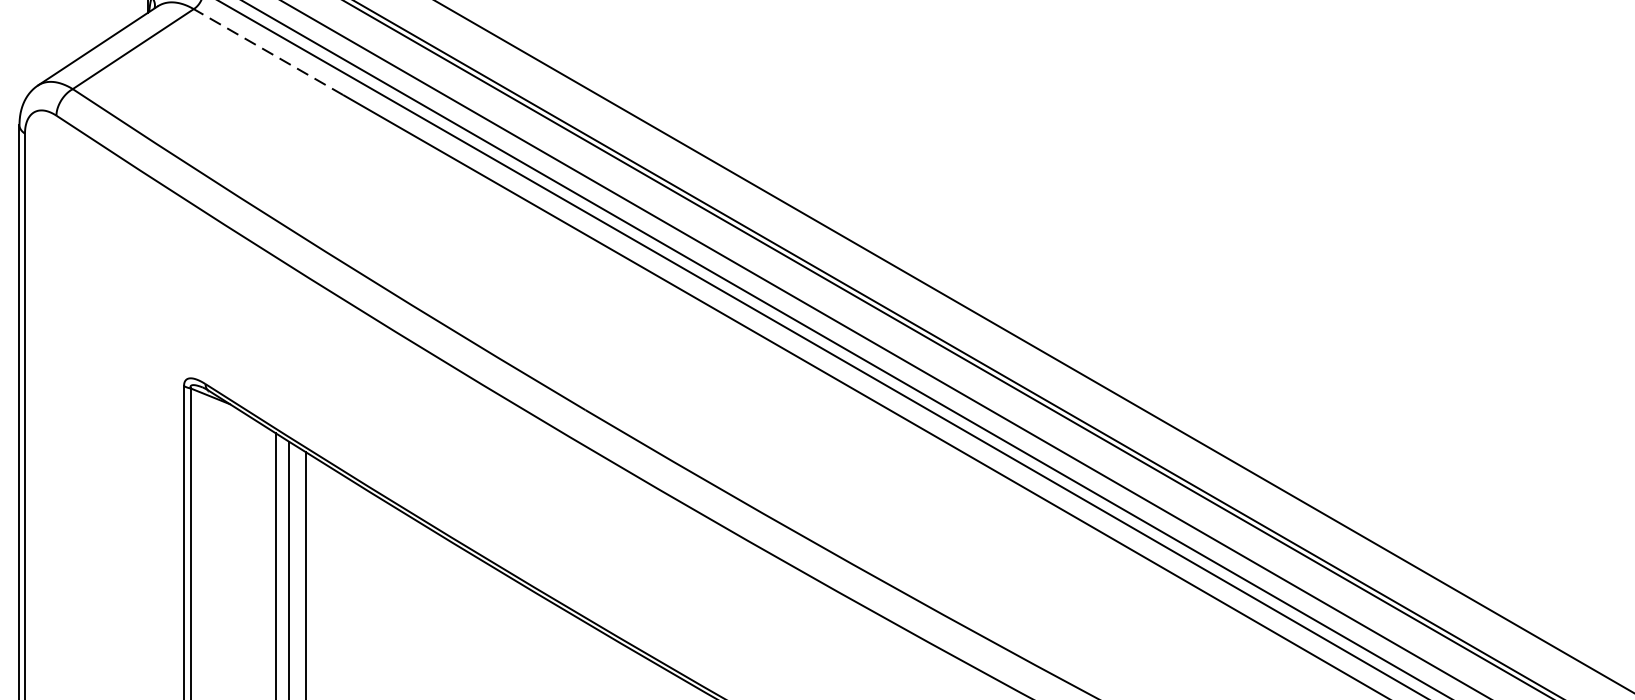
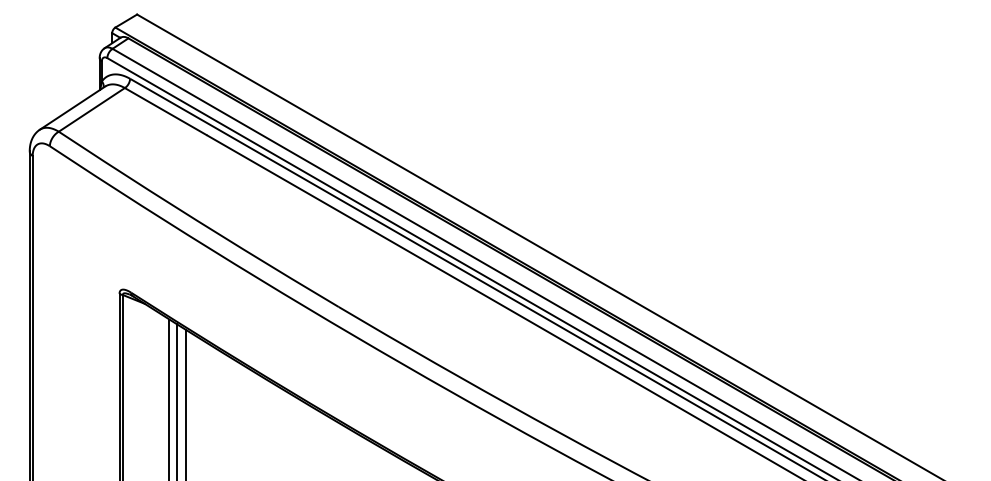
line: (268, 52) -> (165, 111), dashed -> solid

